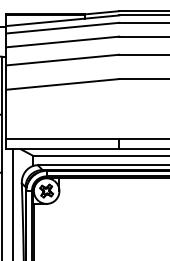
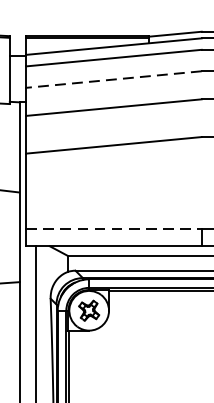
line: (62, 42) -> (113, 80), solid -> dashed
line: (62, 138) -> (113, 229), solid -> dashed

